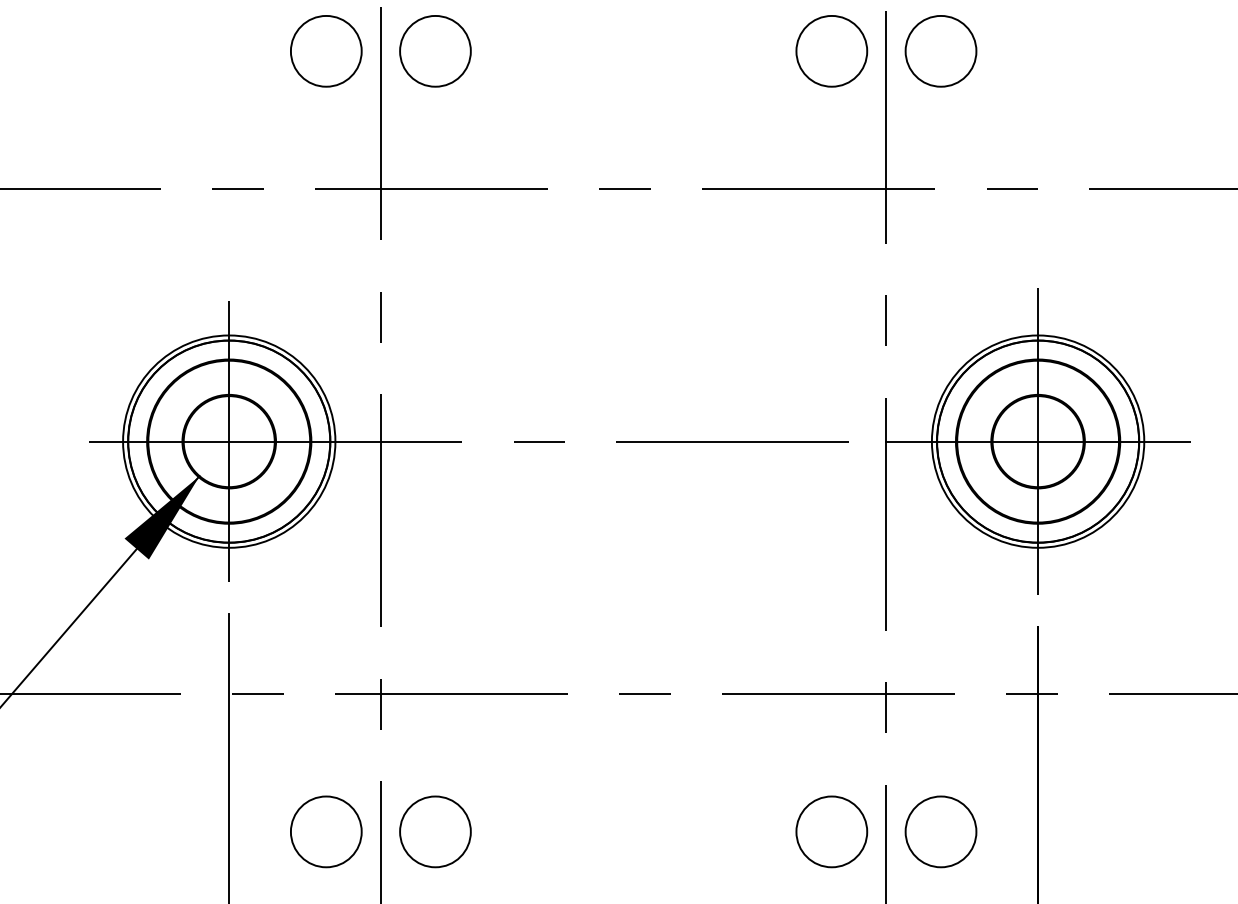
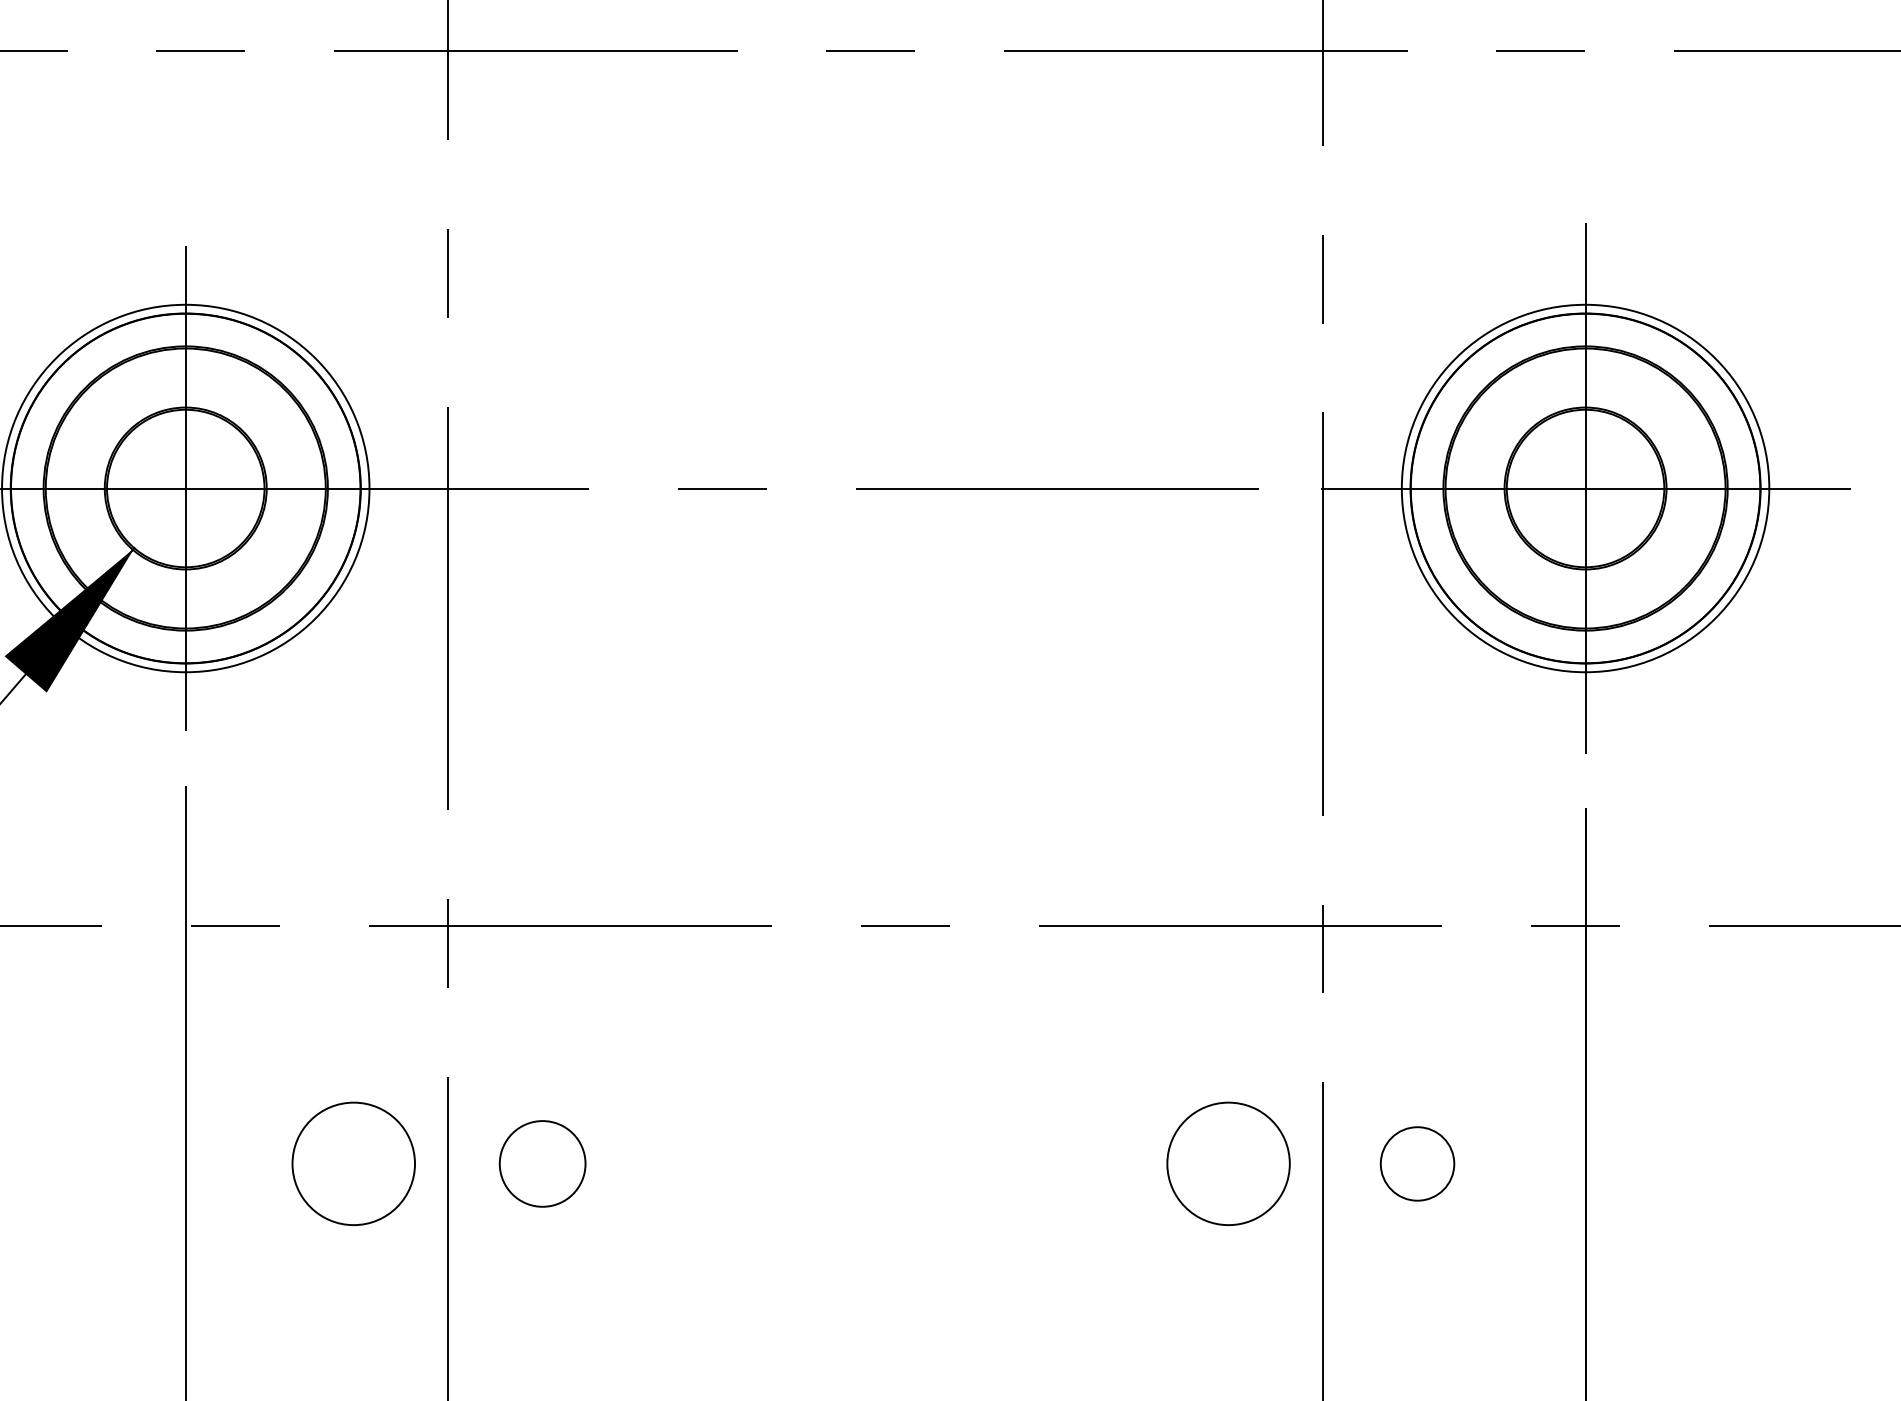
circle: (435, 831) -> (542, 1163), size x0.7
circle: (940, 831) -> (1416, 1163), size x0.6

